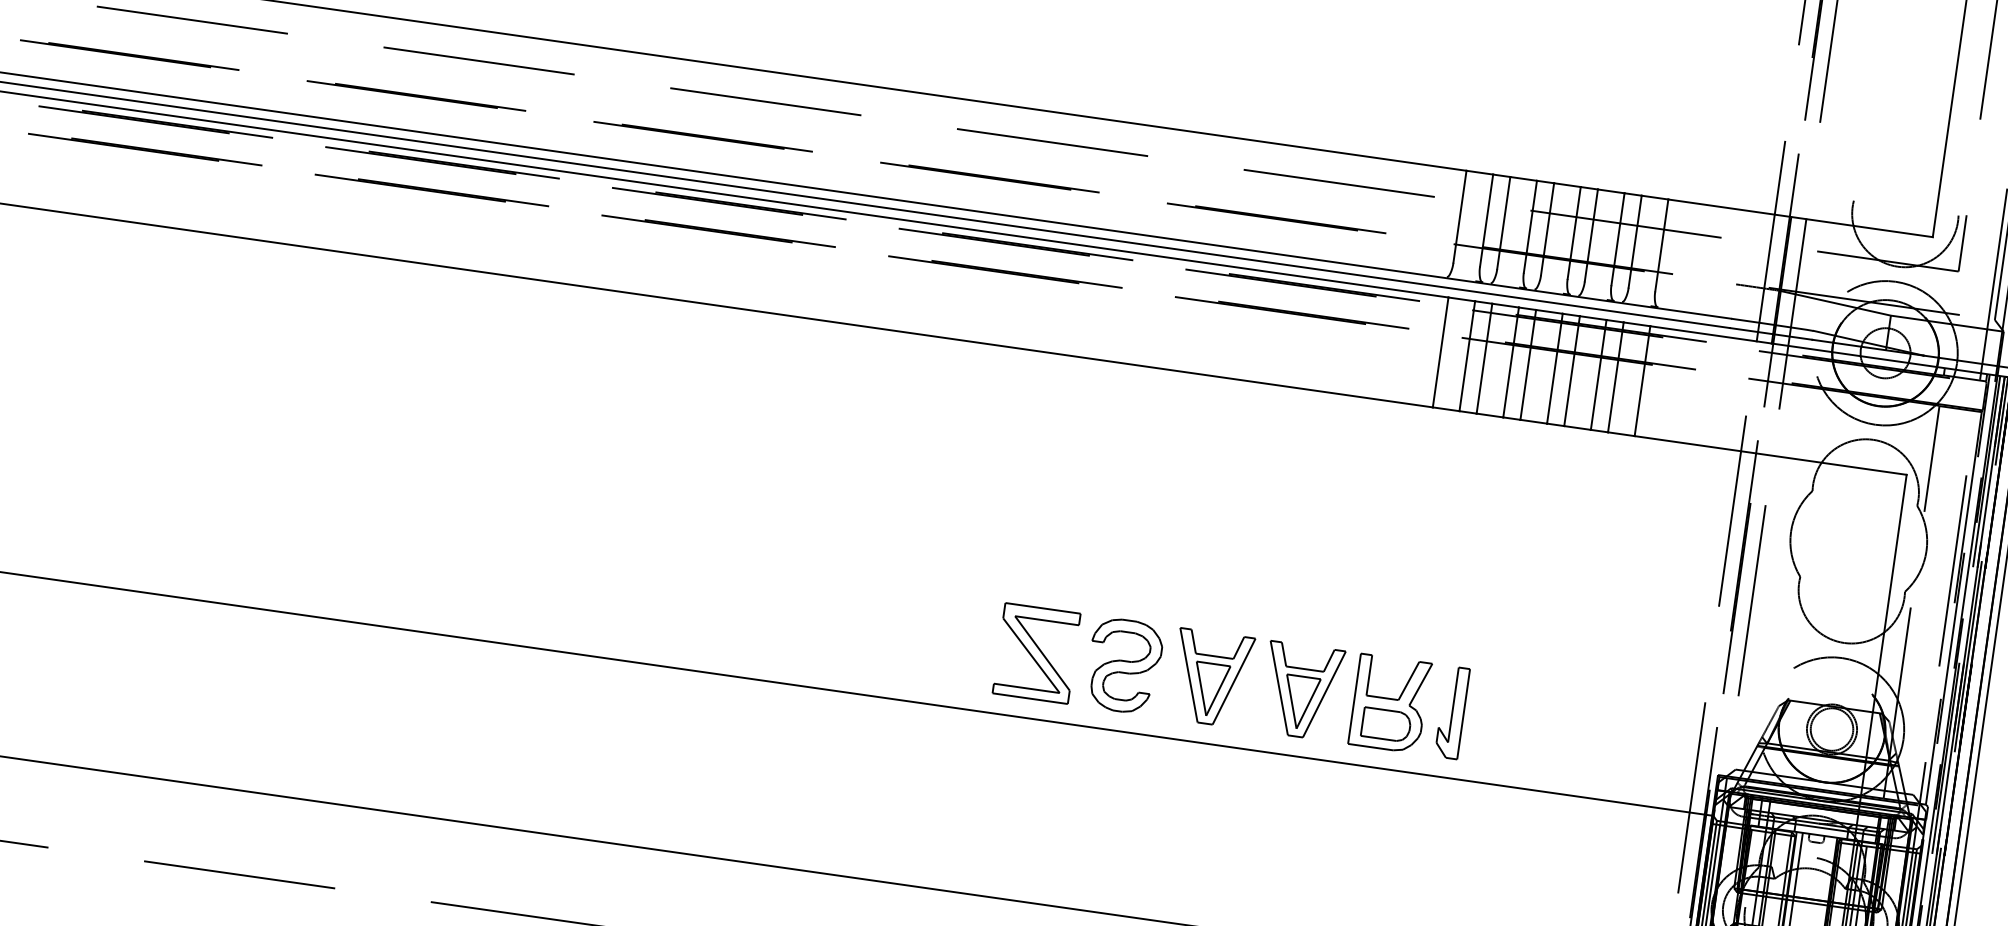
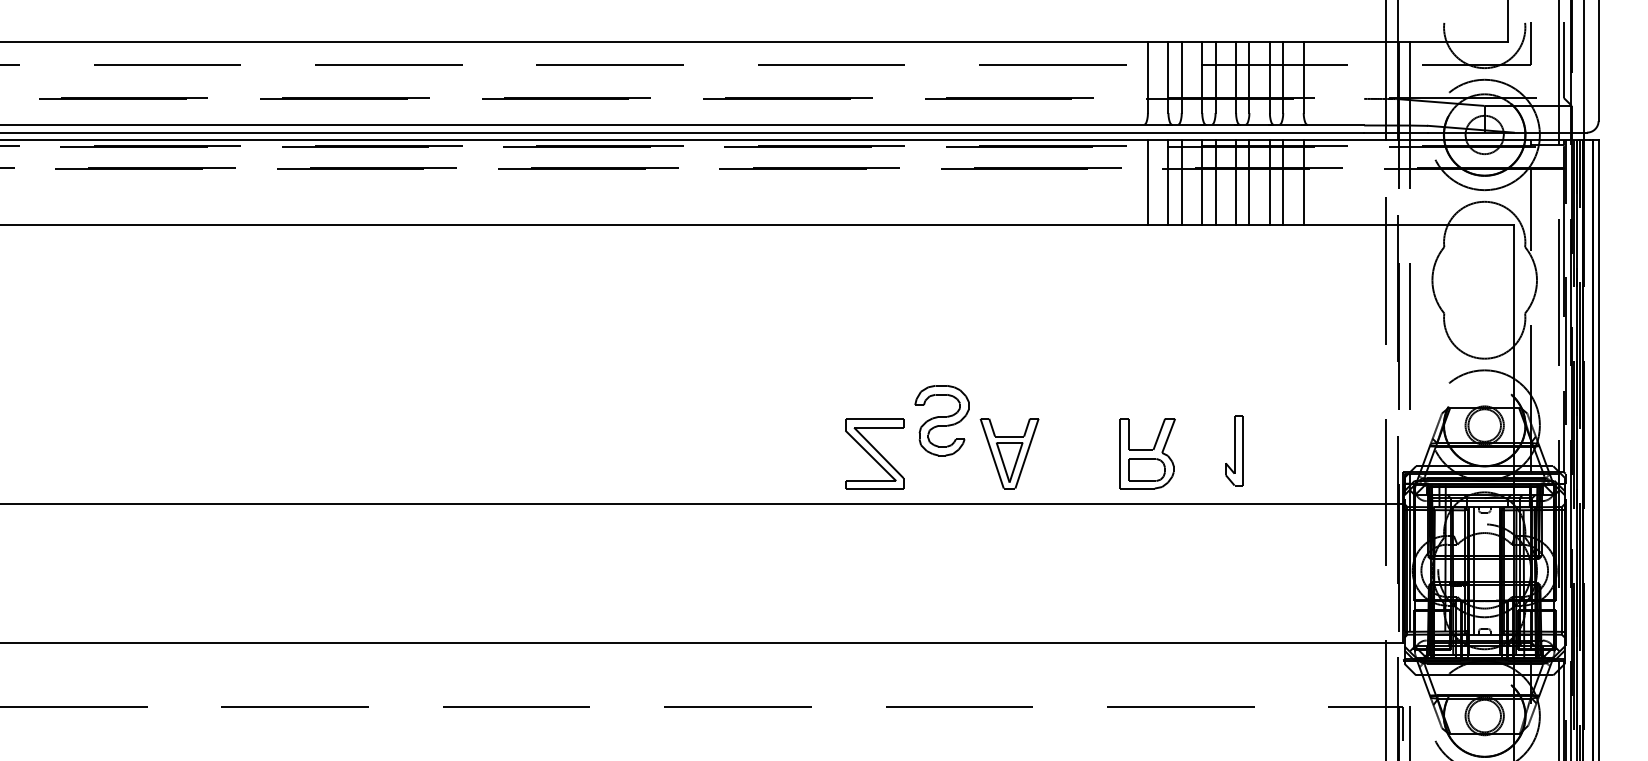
part: (1123, 665) -> (941, 420), moved
part: (1302, 691) -> (1079, 453), removed
part: (1452, 712) -> (1234, 450), moved

